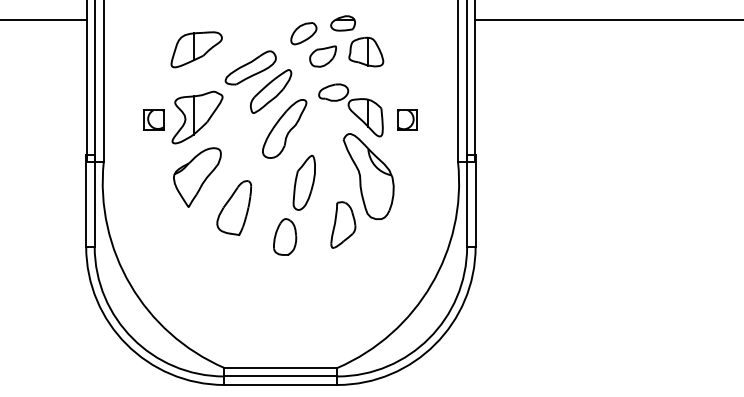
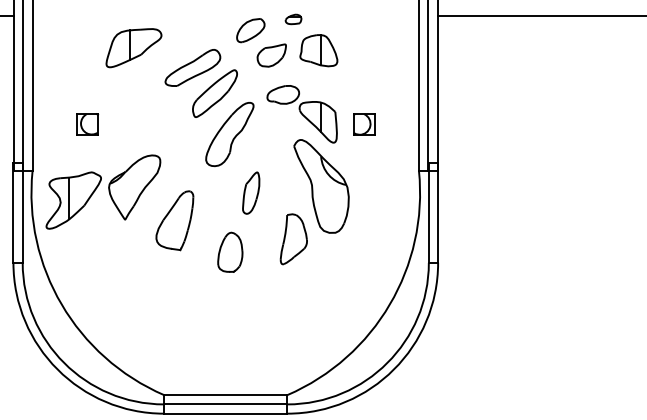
part: (342, 23) -> (292, 19), size x0.6
part: (197, 117) -> (73, 200), moved
part: (303, 182) -> (250, 192), size x0.7

